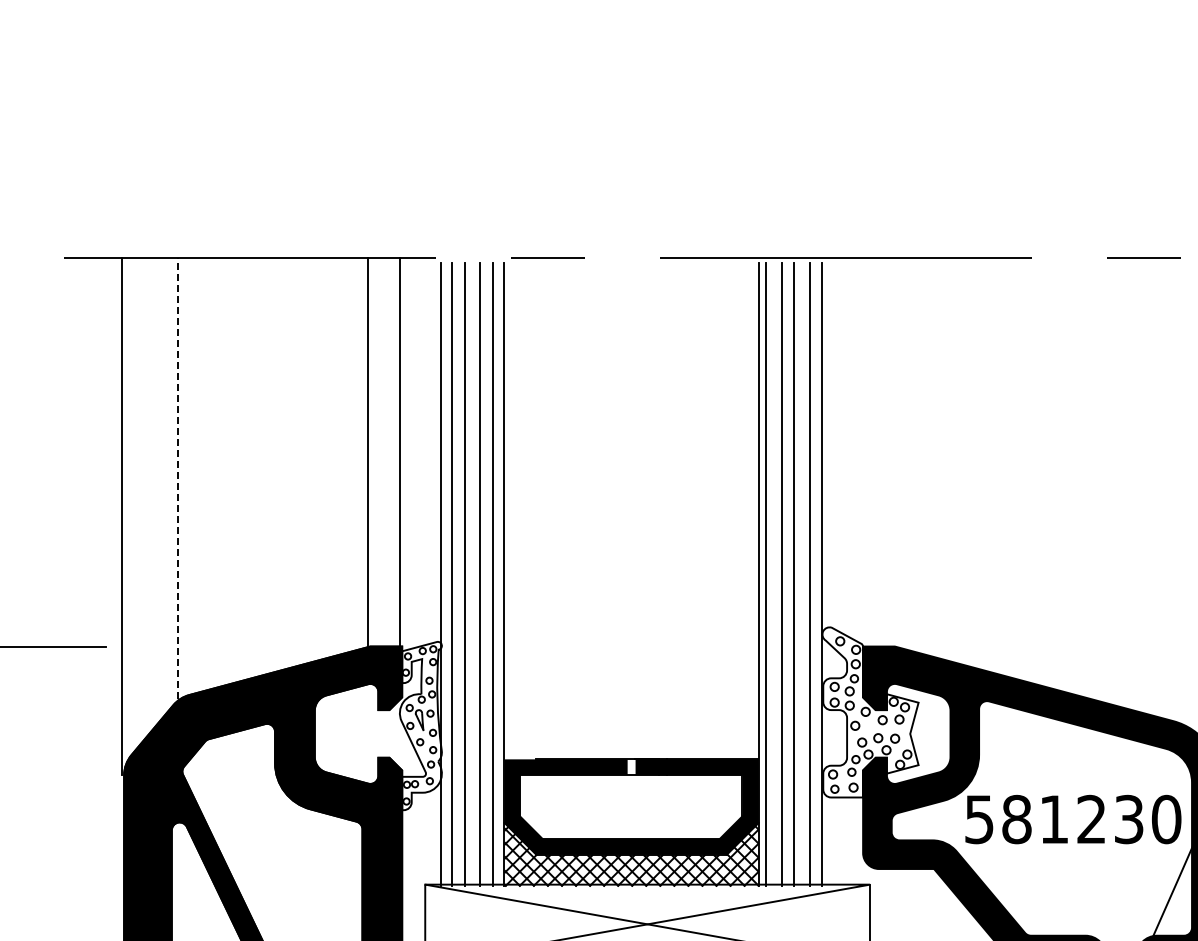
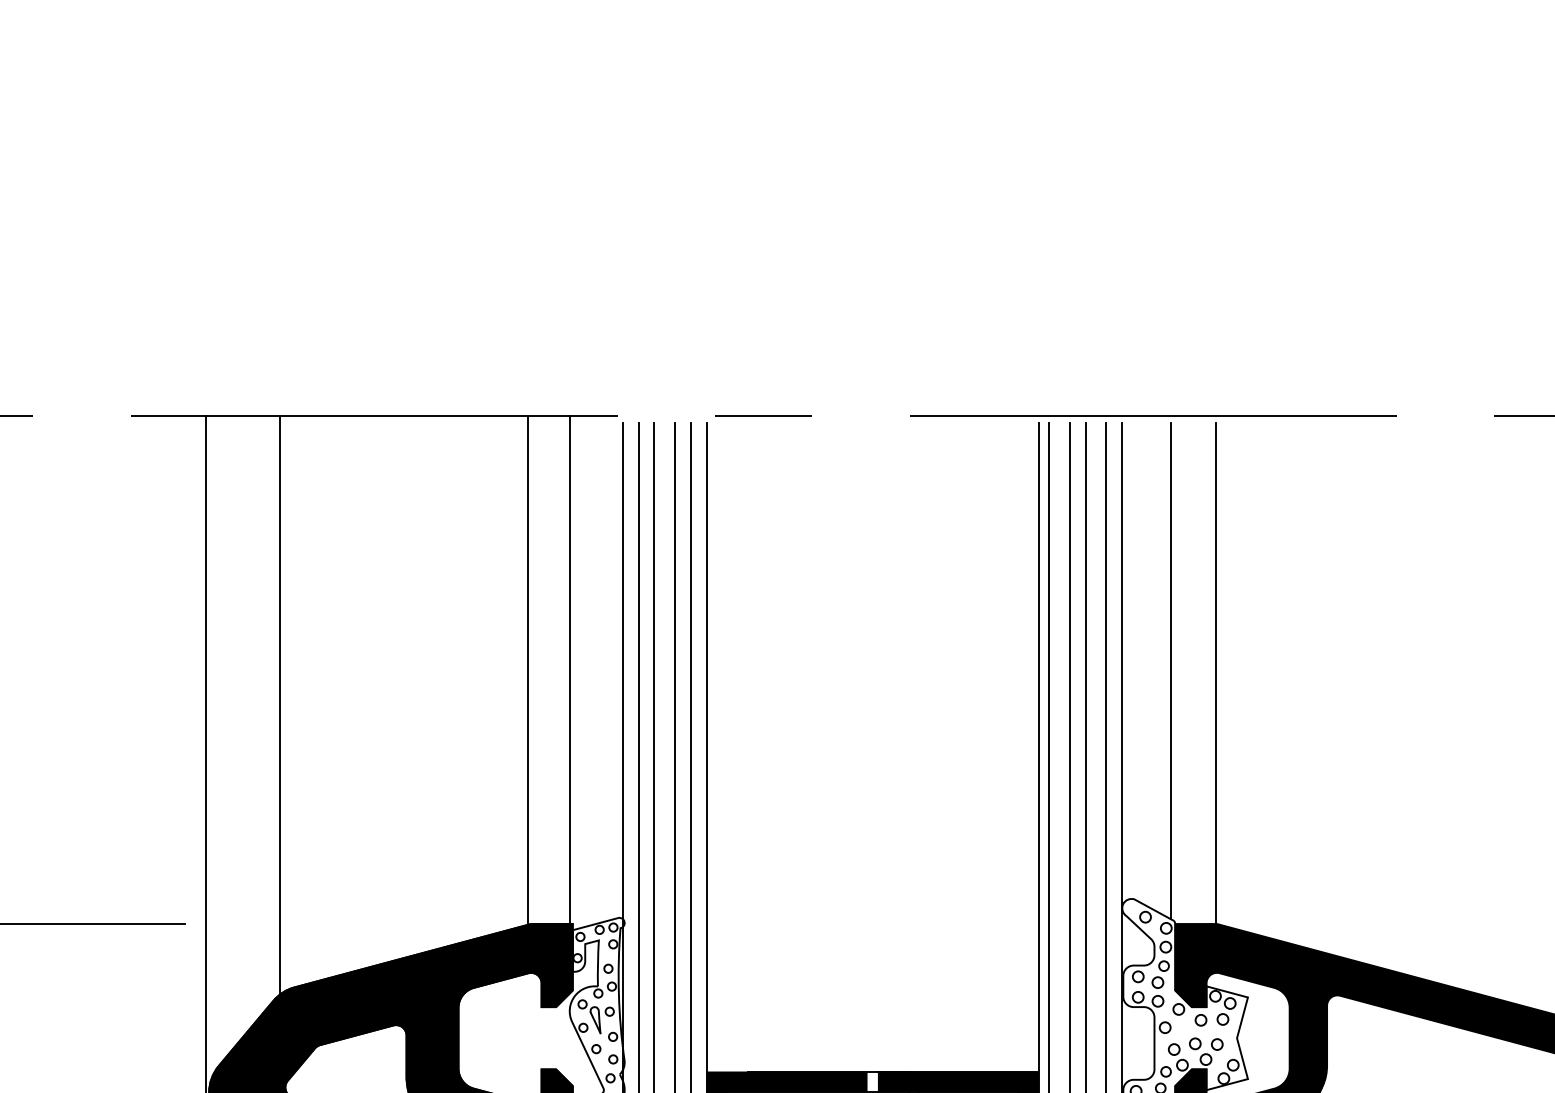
line: (859, 452) -> (1170, 670), added
line: (893, 454) -> (1215, 672), added
line: (178, 478) -> (280, 704), dashed -> solid

